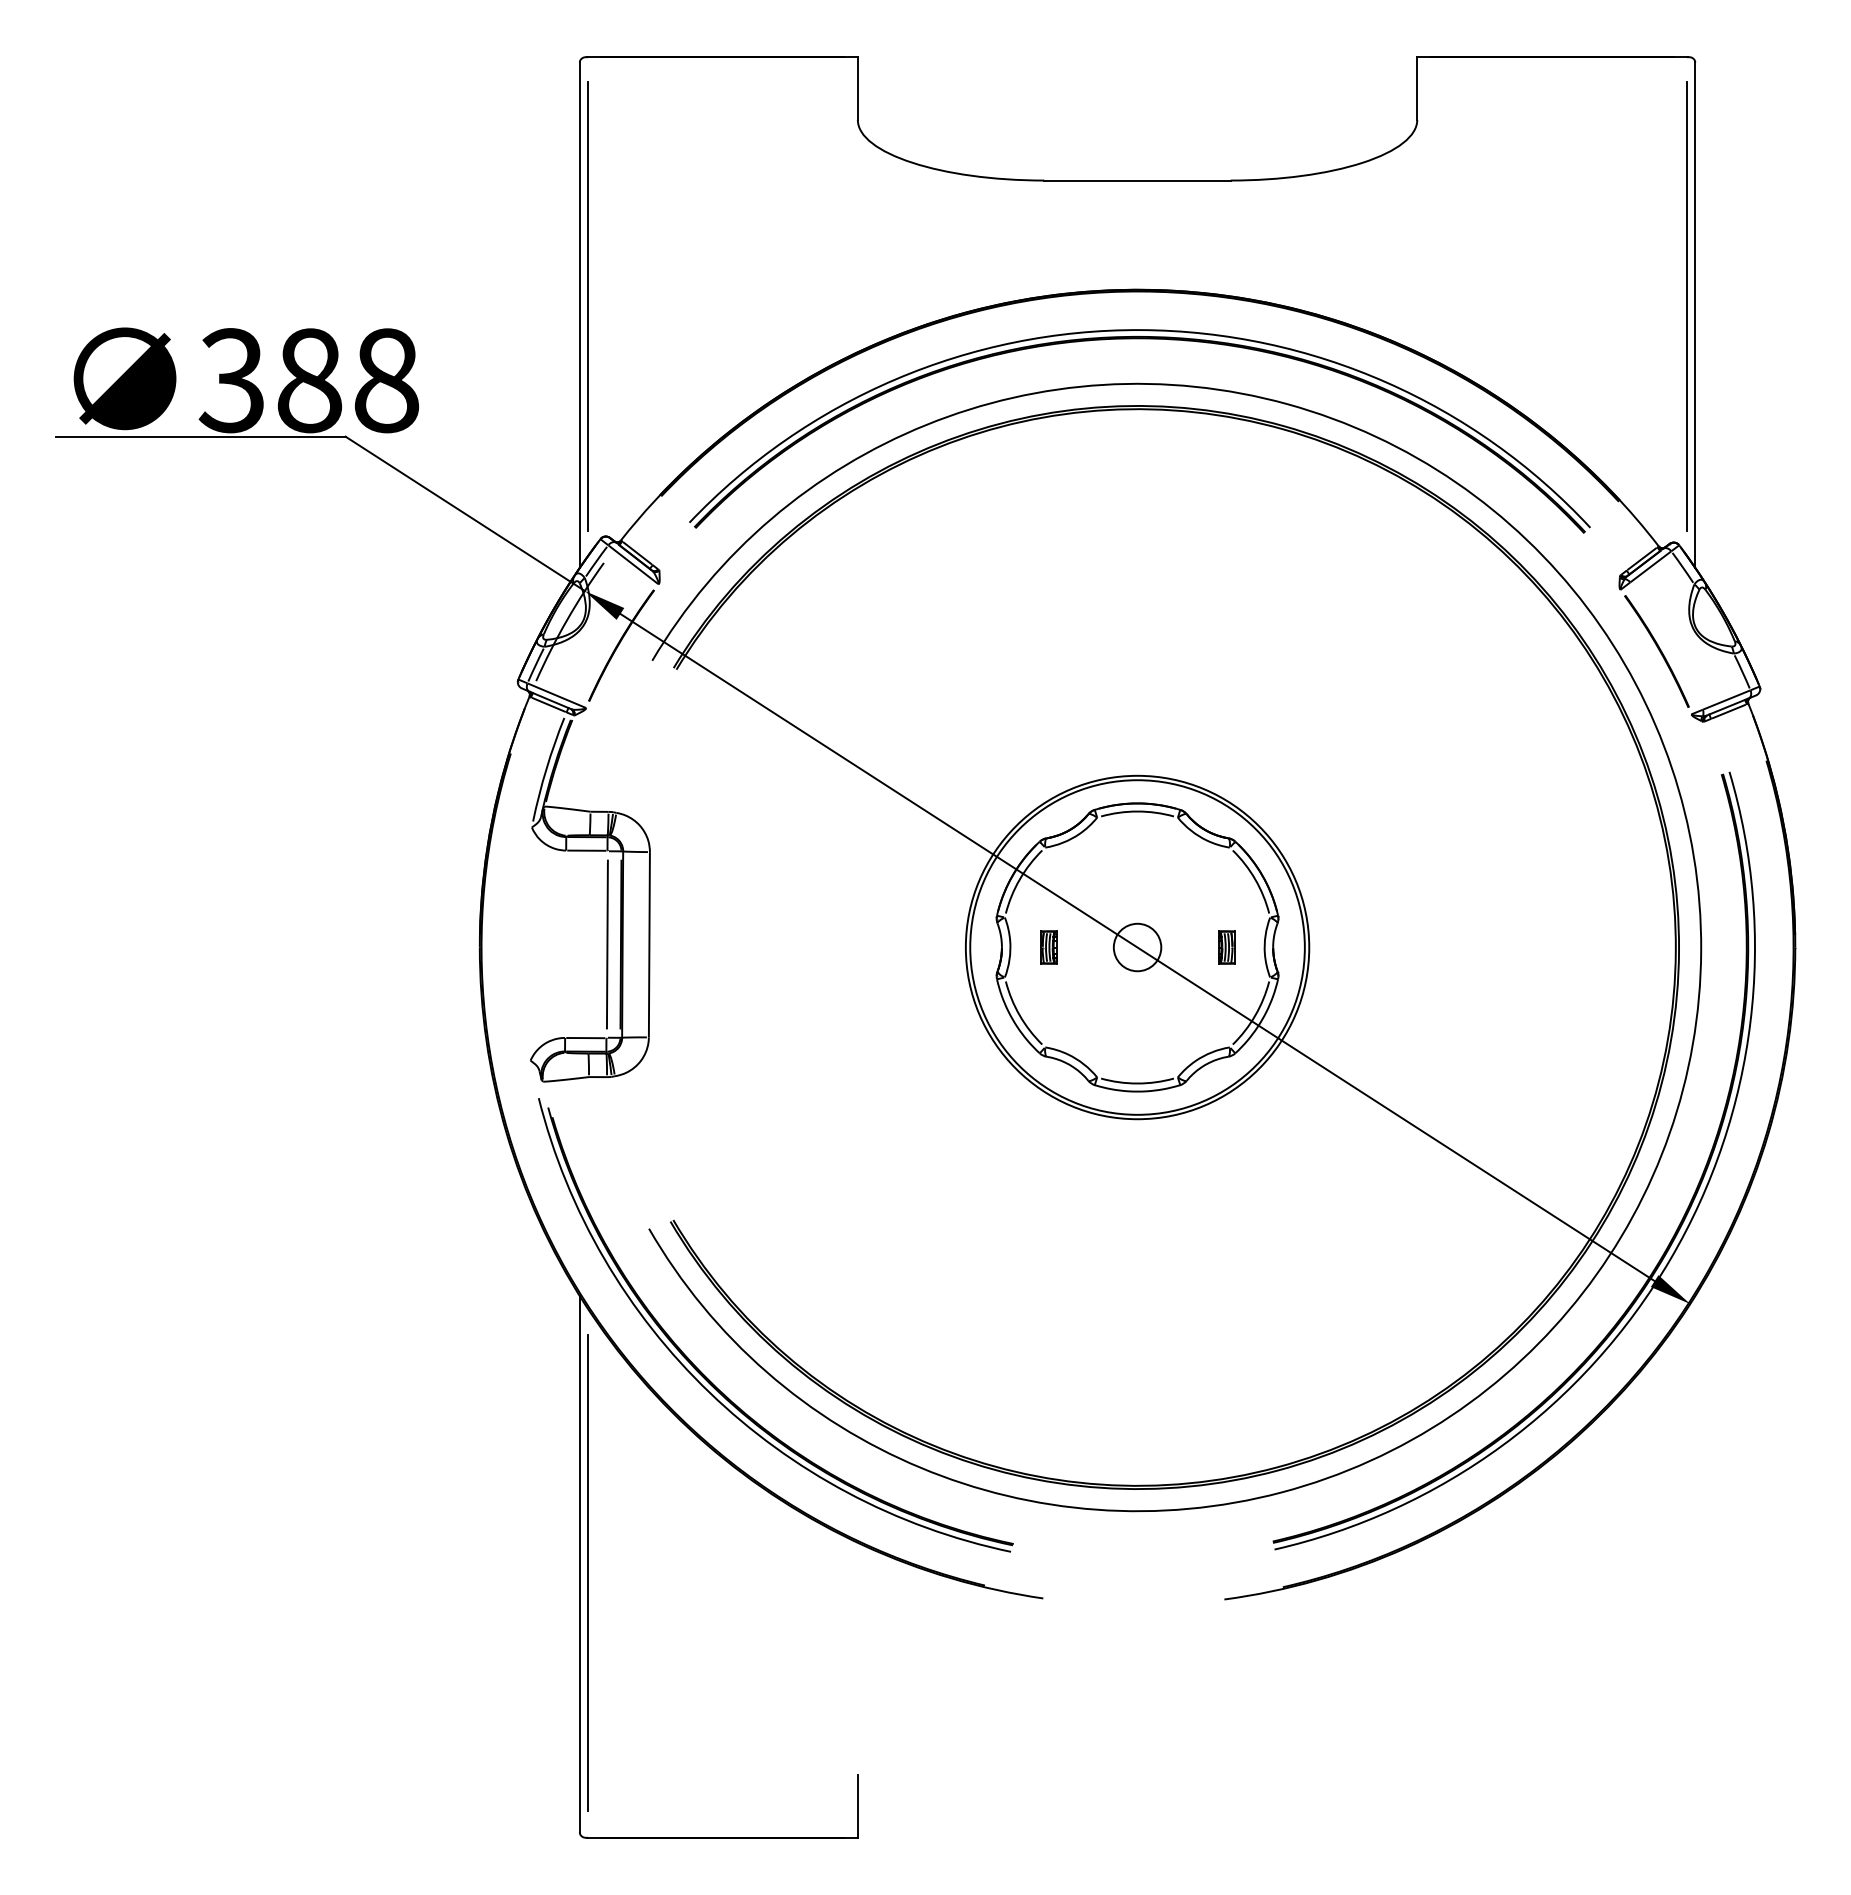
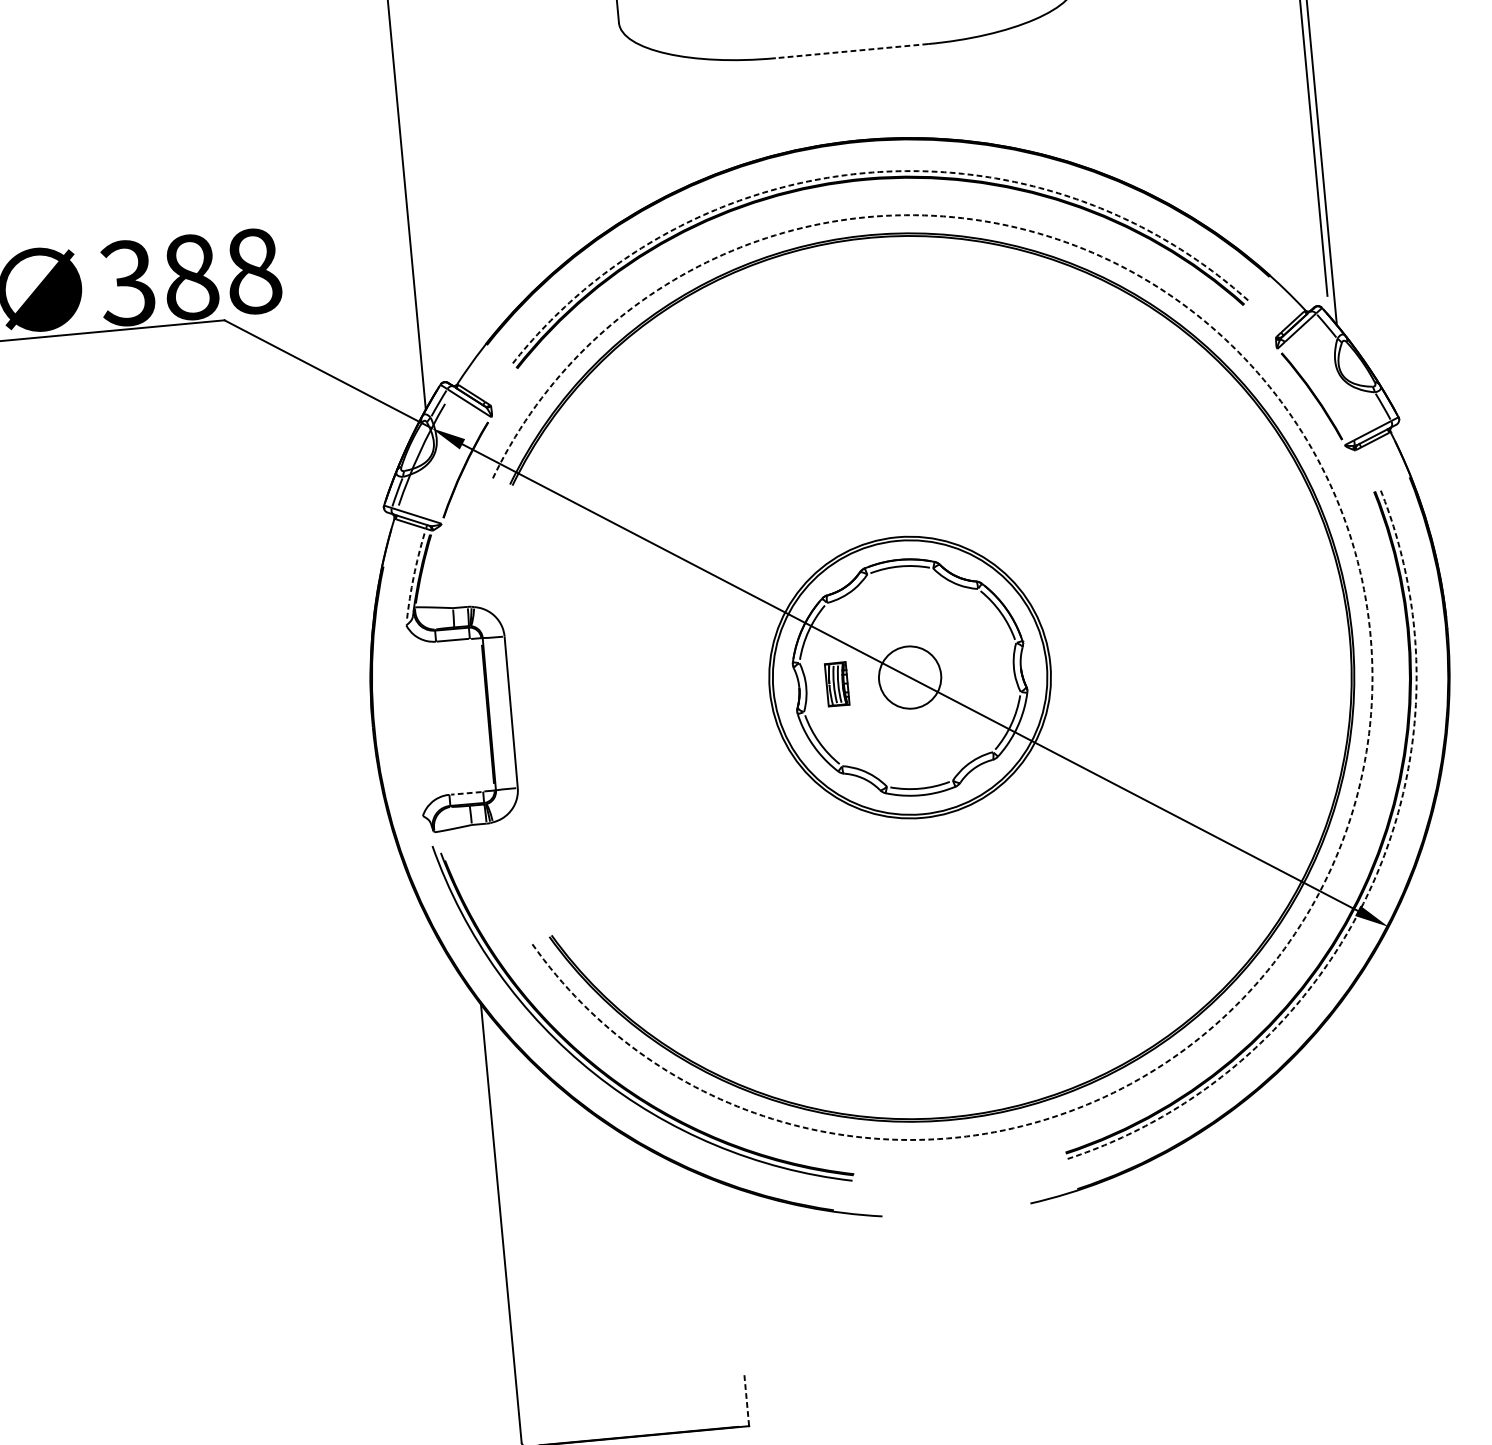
line: (1137, 180) -> (851, 51), solid -> dashed
line: (587, 306) -> (412, 195), removed
arc: (1141, 330) -> (866, 173), solid -> dashed
arc: (546, 769) -> (413, 576), solid -> dashed
line: (606, 944) -> (476, 715), removed
part: (1048, 947) -> (837, 684), size x1.6
circle: (1137, 947) -> (910, 677), size x1.6
part: (1226, 947) -> (982, 670), removed
arc: (1701, 950) -> (1370, 637), solid -> dashed
line: (585, 1038) -> (466, 793), solid -> dashed
arc: (1670, 1259) -> (1369, 892), solid -> dashed
line: (587, 1573) -> (508, 1230), removed
line: (857, 1805) -> (746, 1399), solid -> dashed

